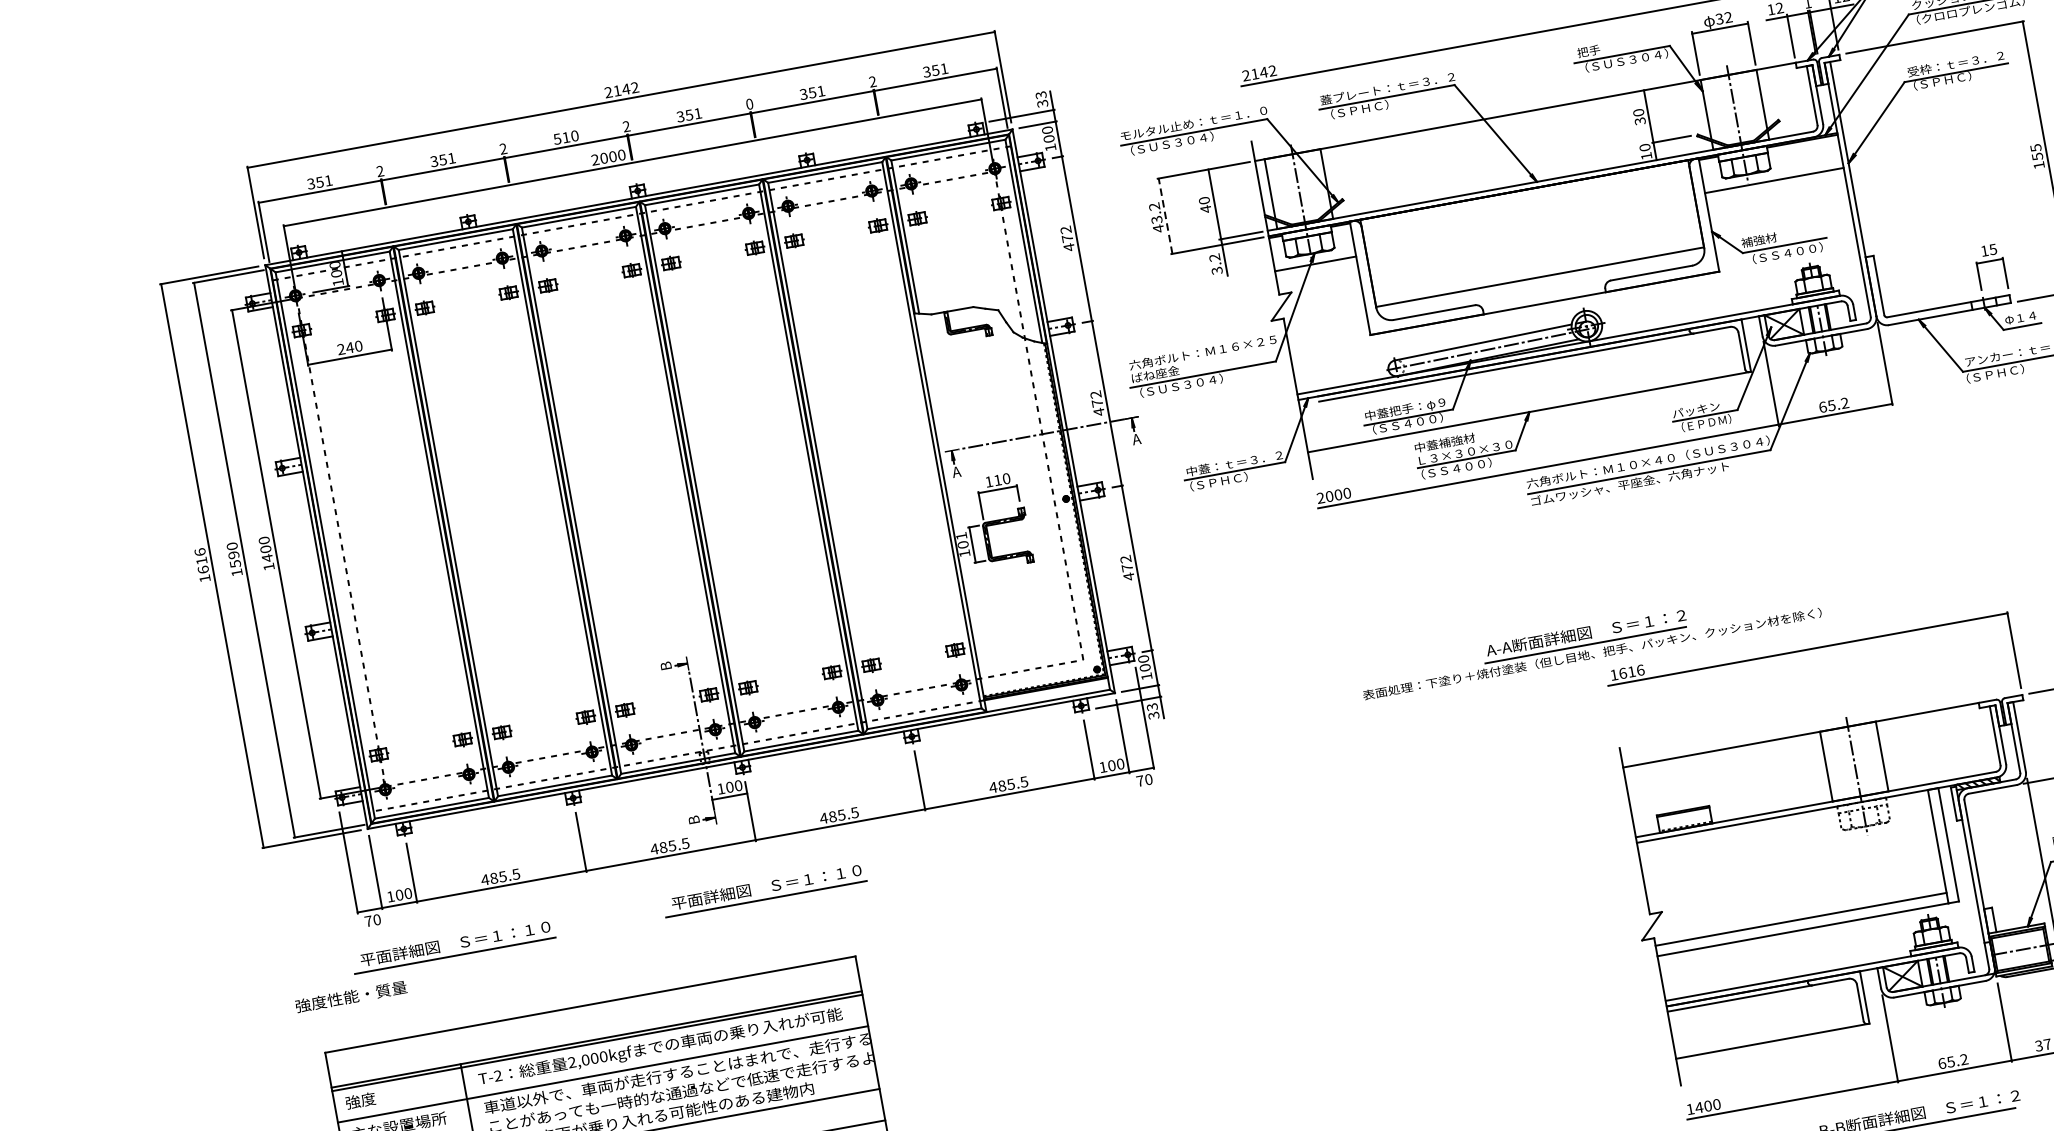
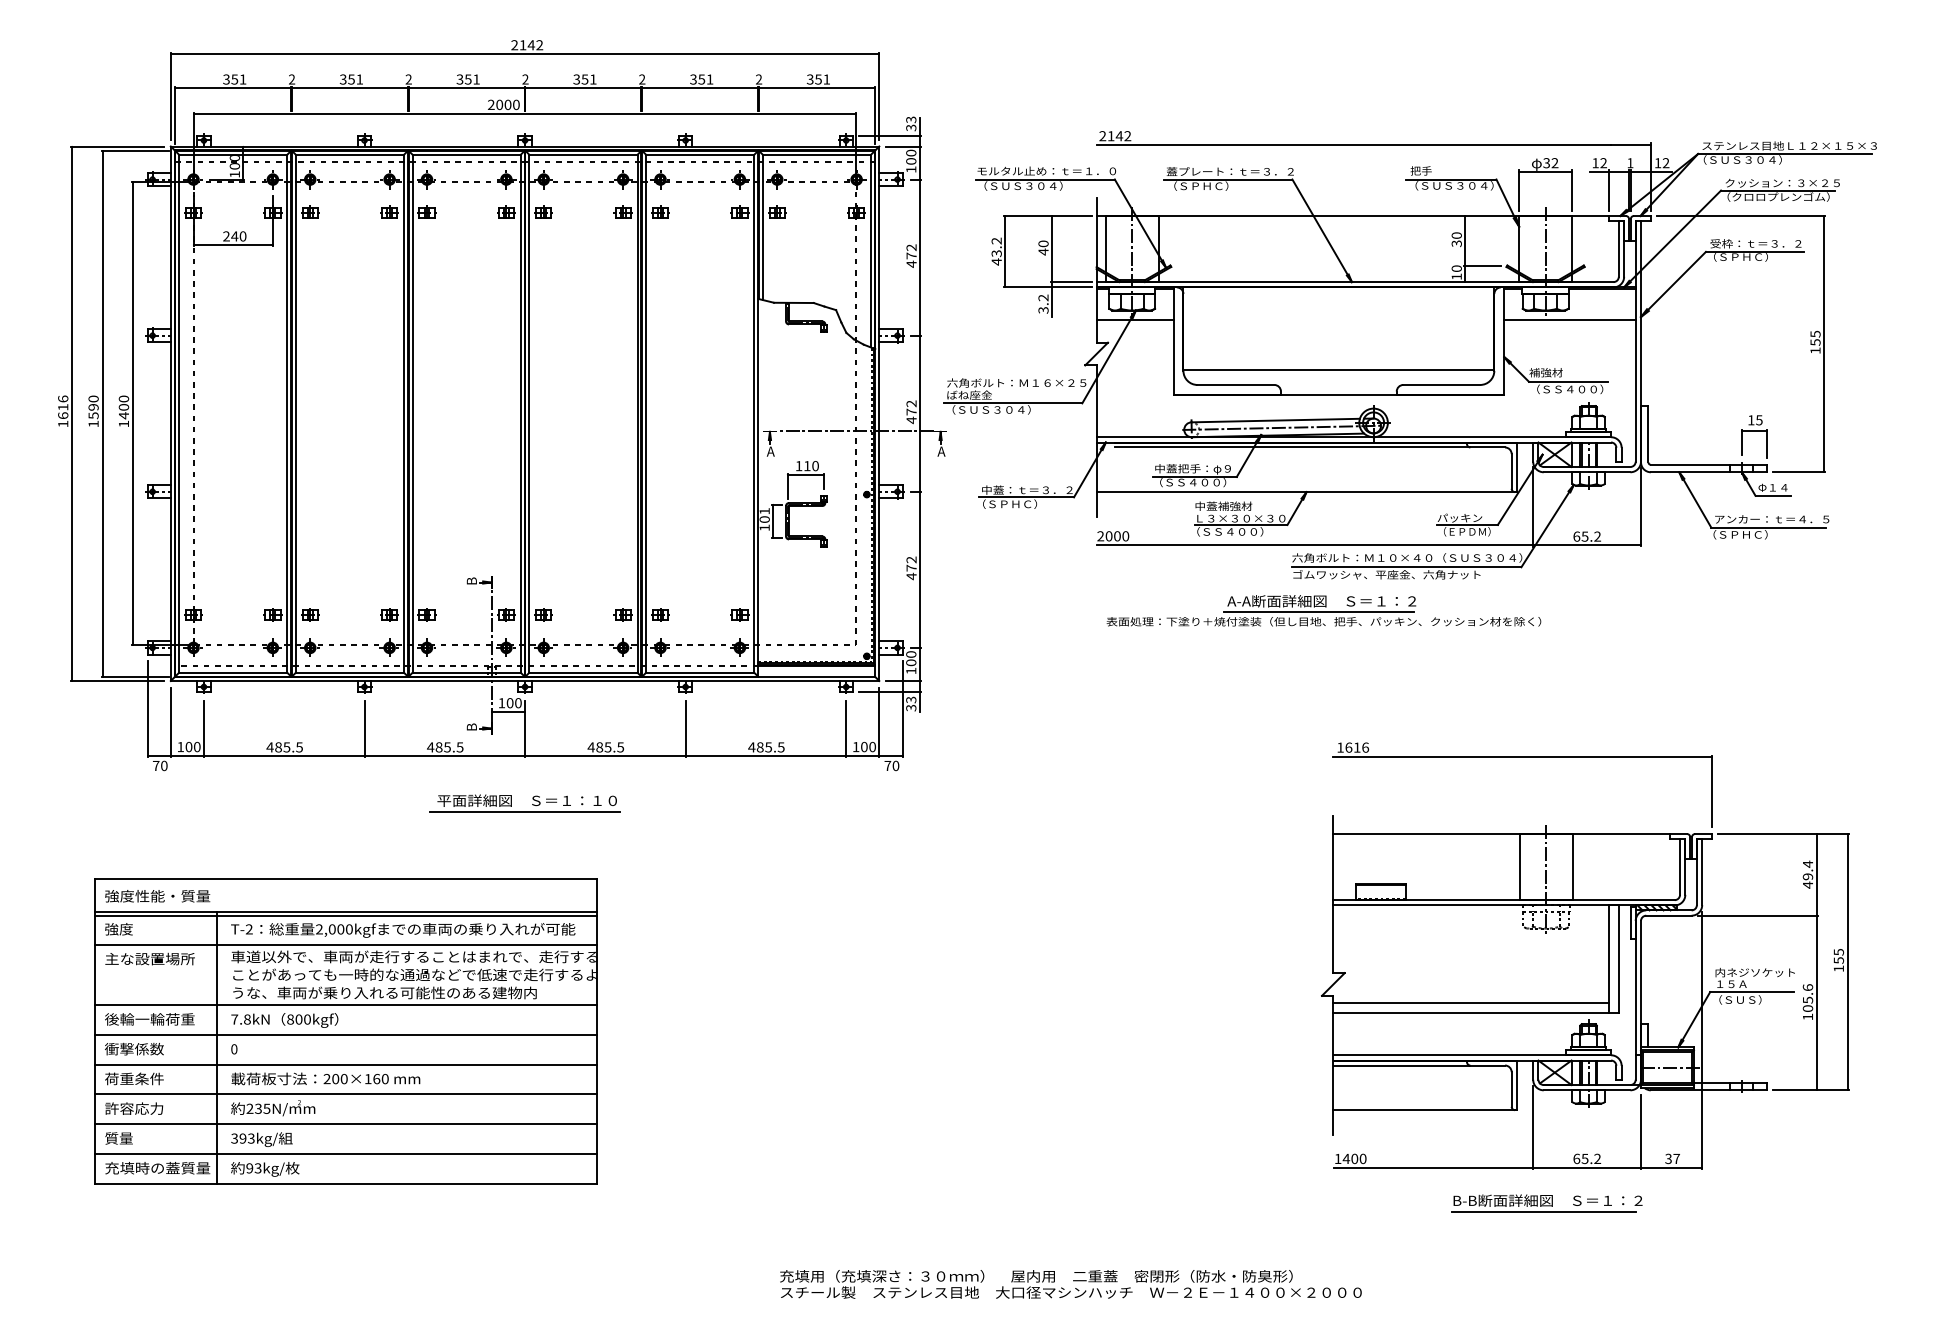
text: (749, 104) -> (642, 79), 0 -> 2
text: (566, 137) -> (468, 79), 510 -> 351
line: (1165, 215) -> (1005, 251), dashed -> solid
part: (1589, 642) -> (1323, 610), moved
part: (454, 955) -> (229, 811), removed
text: (351, 997) -> (157, 896), moved

